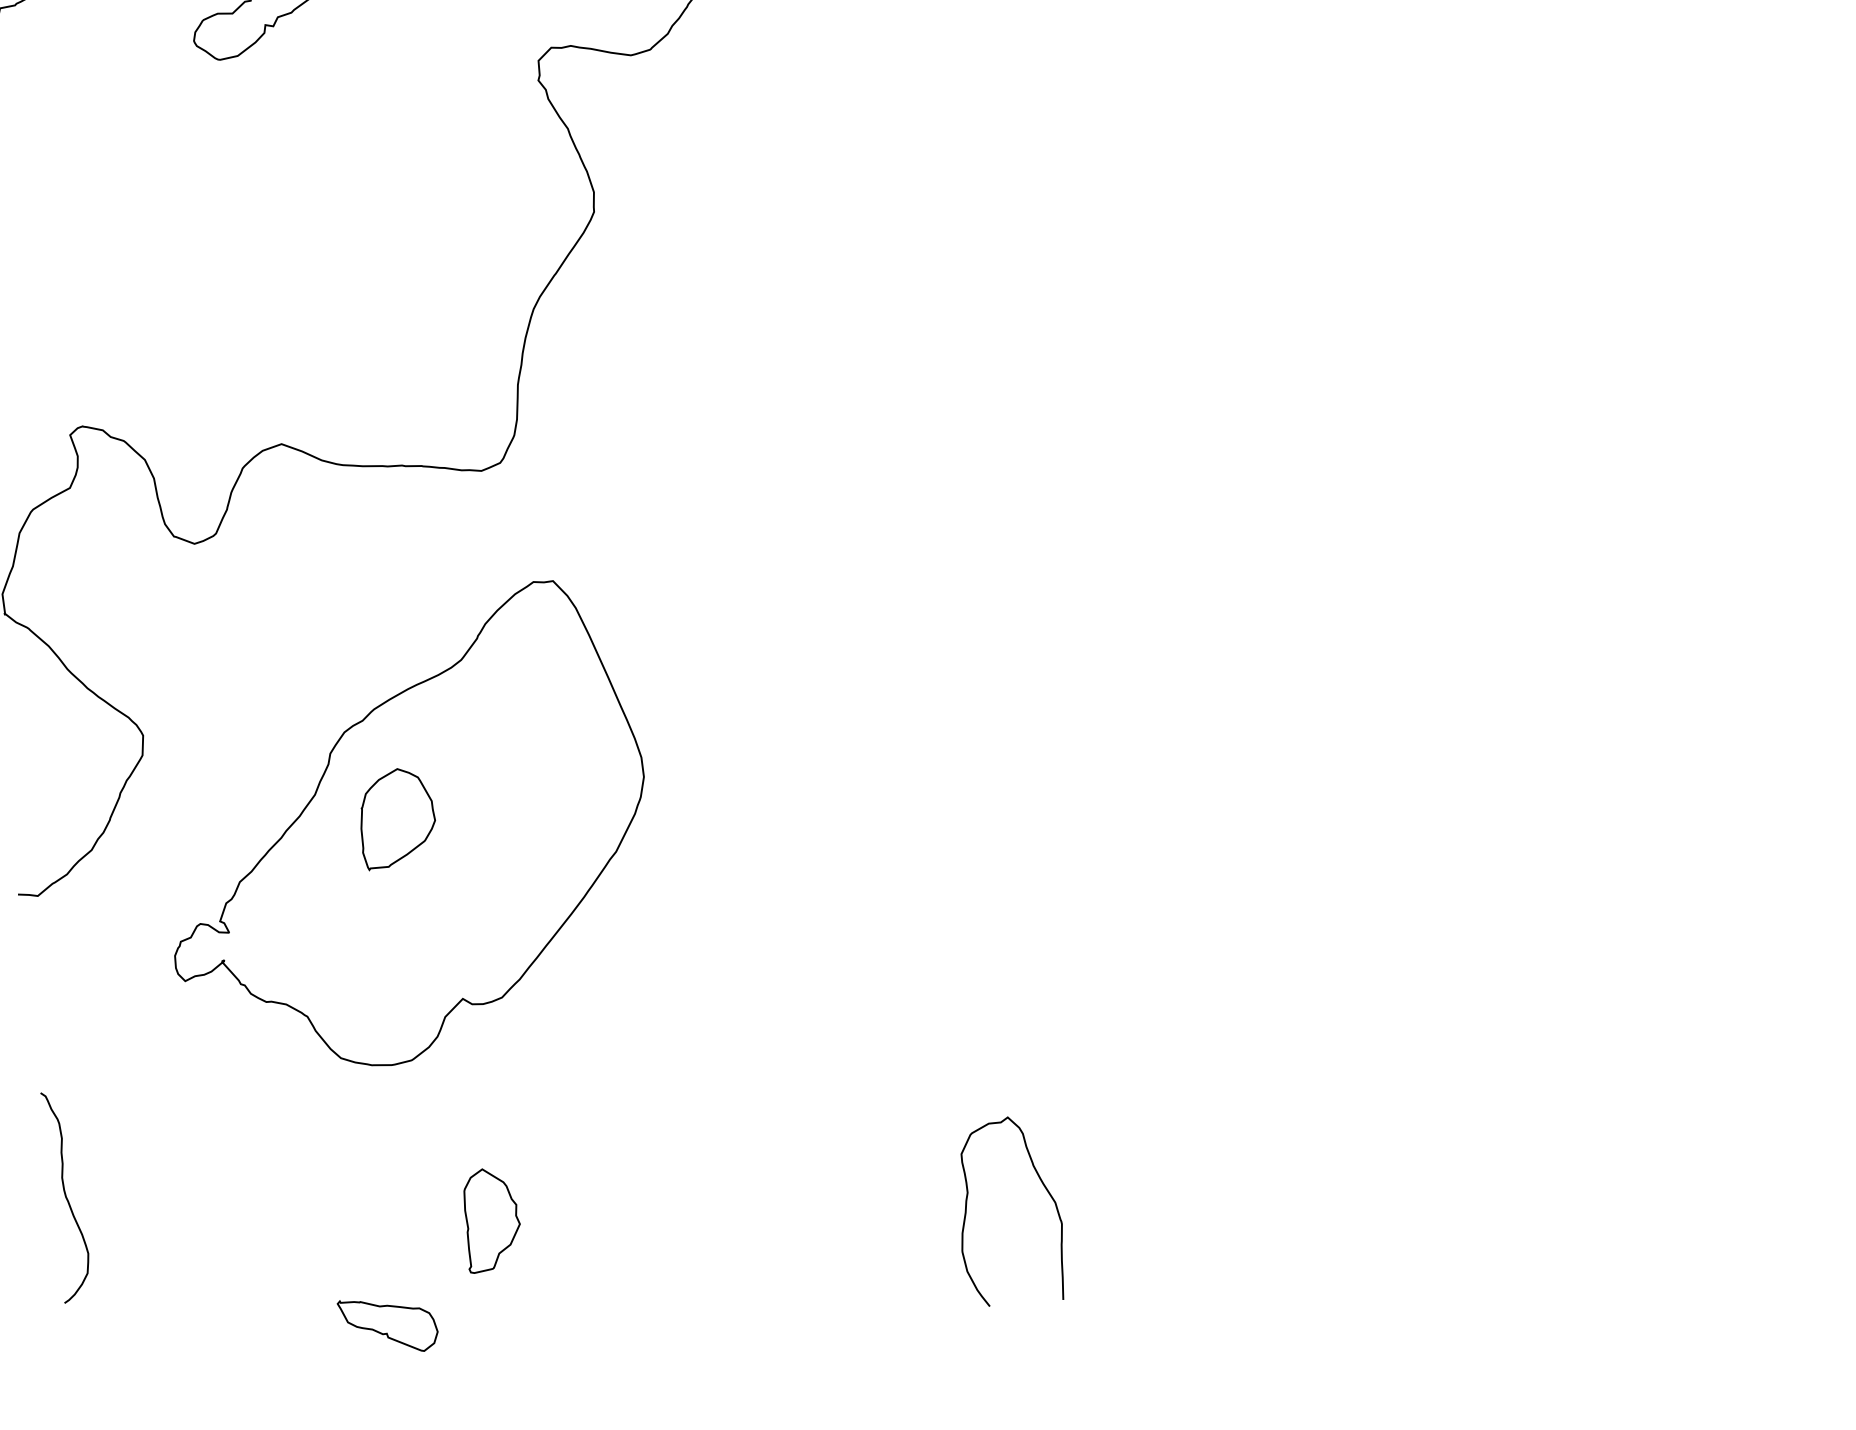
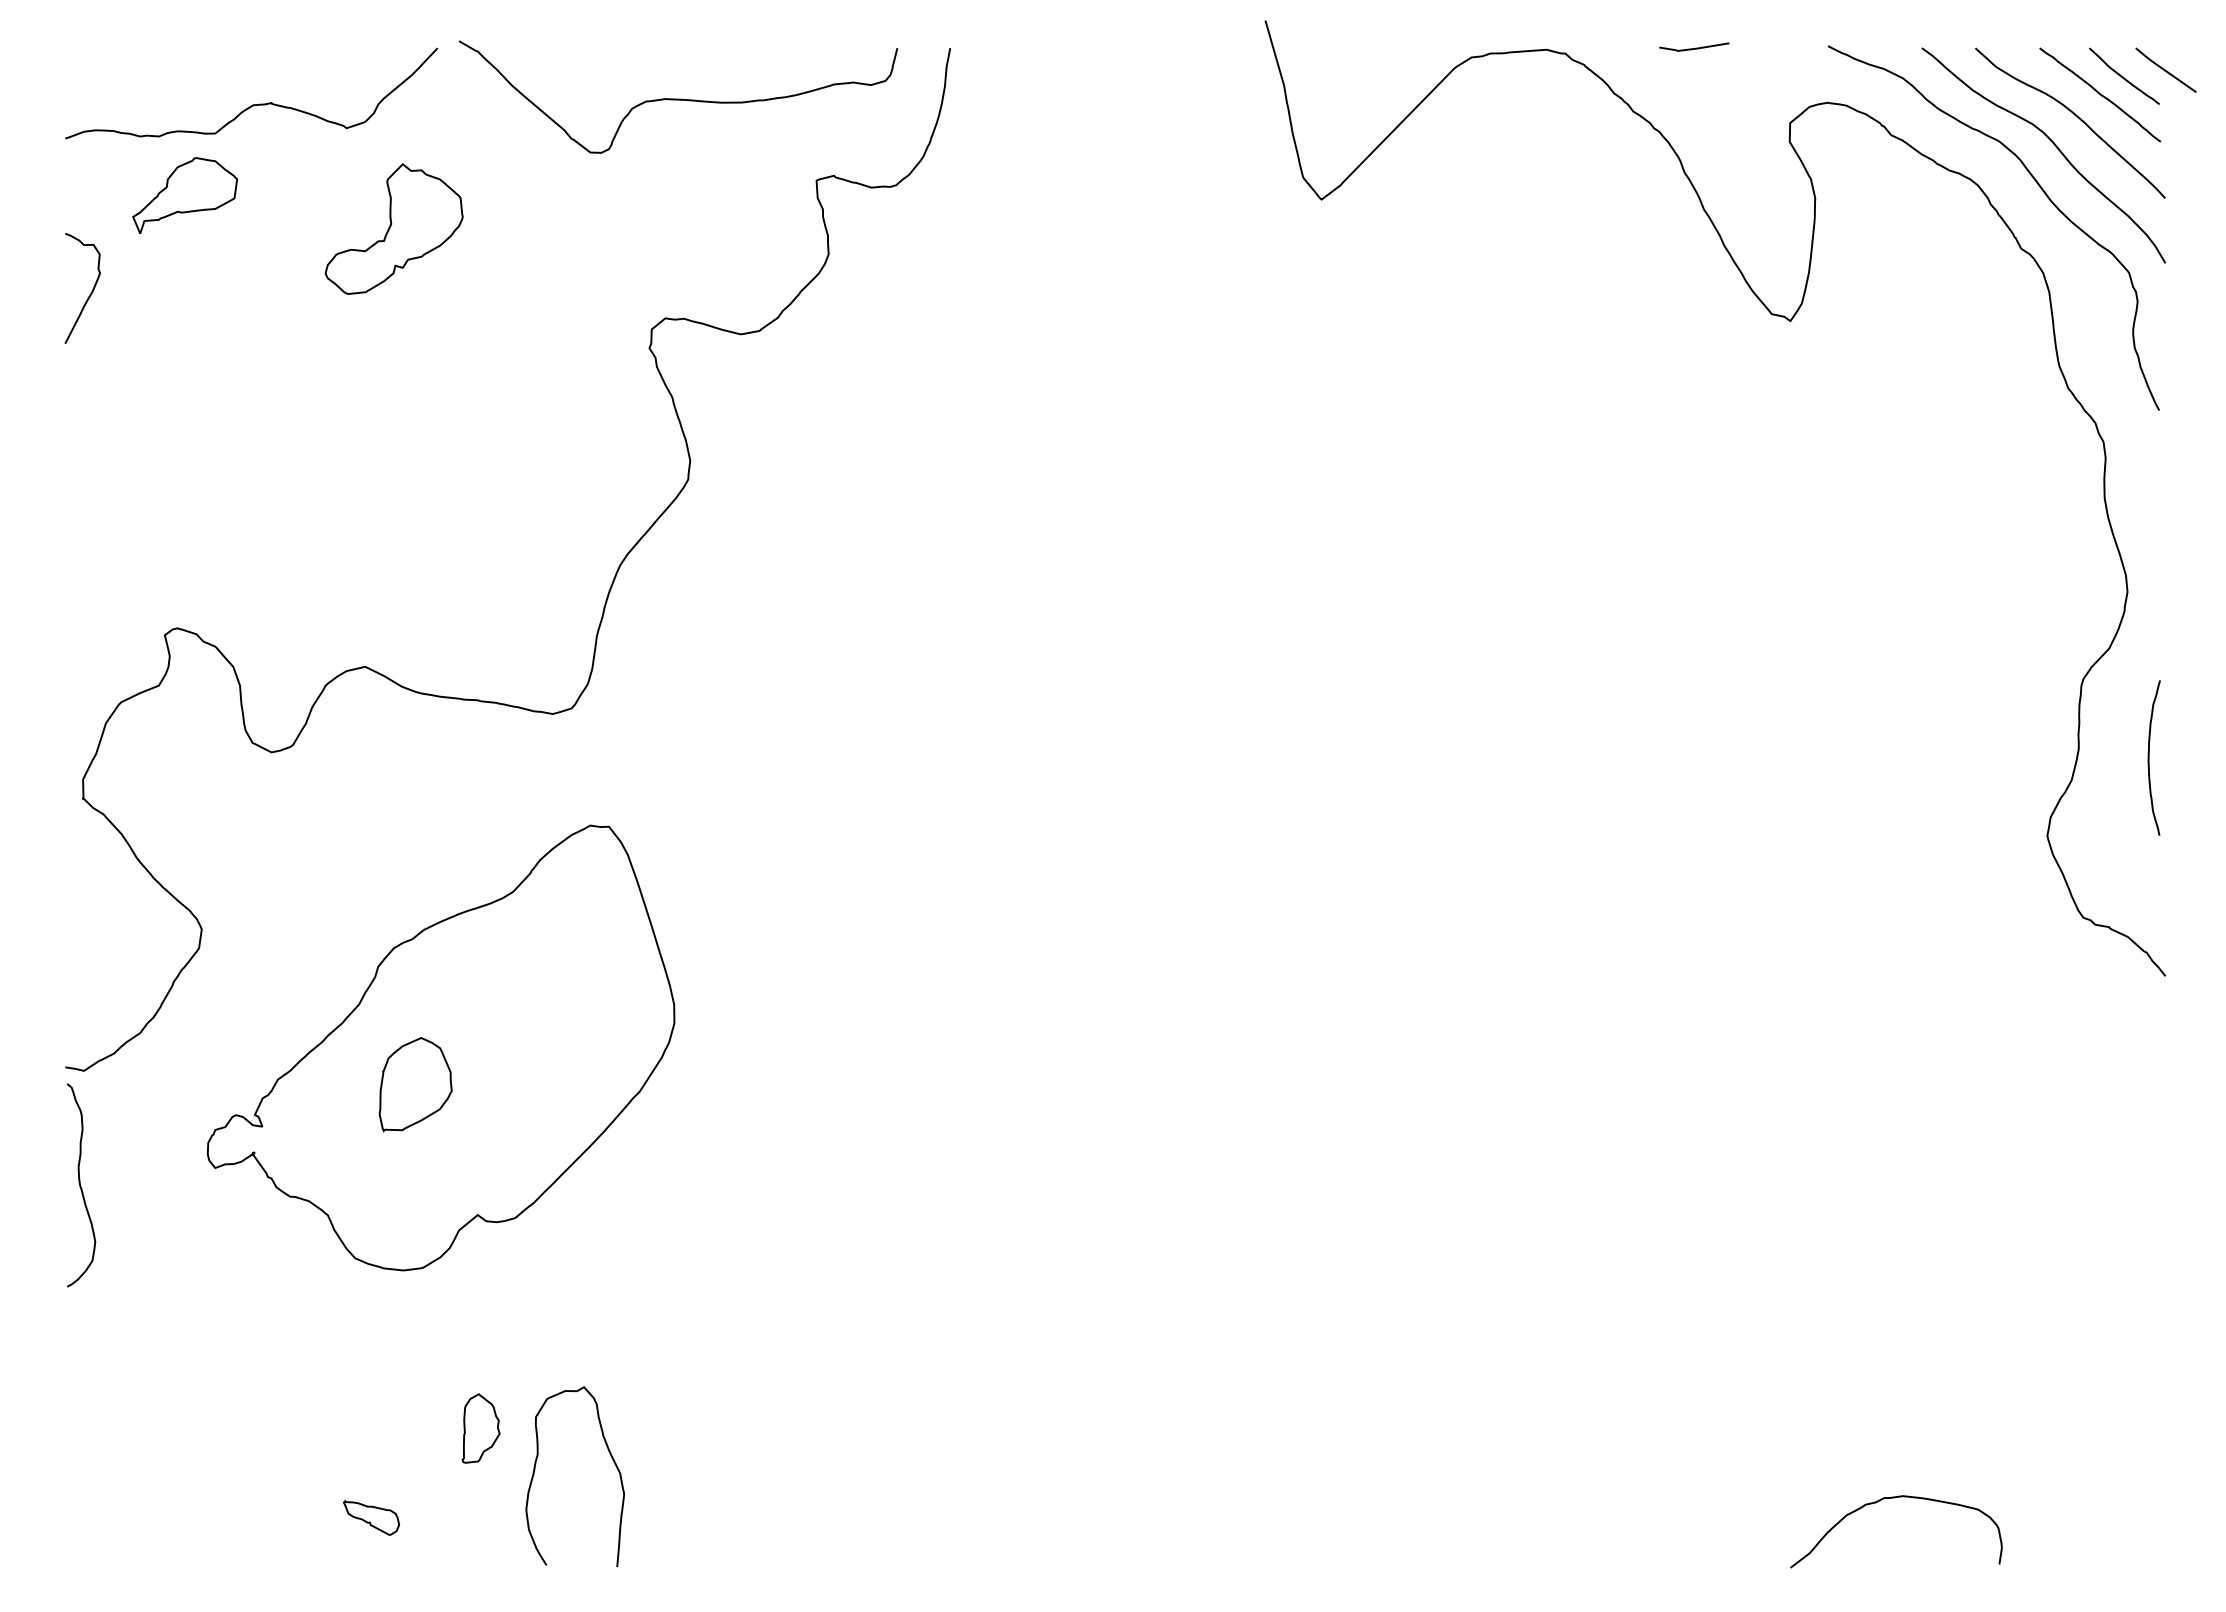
part: (396, 817) -> (415, 1084), moved
curve: (67, 1196) -> (81, 1185), moved
curve: (967, 1209) -> (535, 1470), moved
part: (490, 1219) -> (480, 1428), size x0.7
part: (388, 1324) -> (371, 1517), size x0.6

